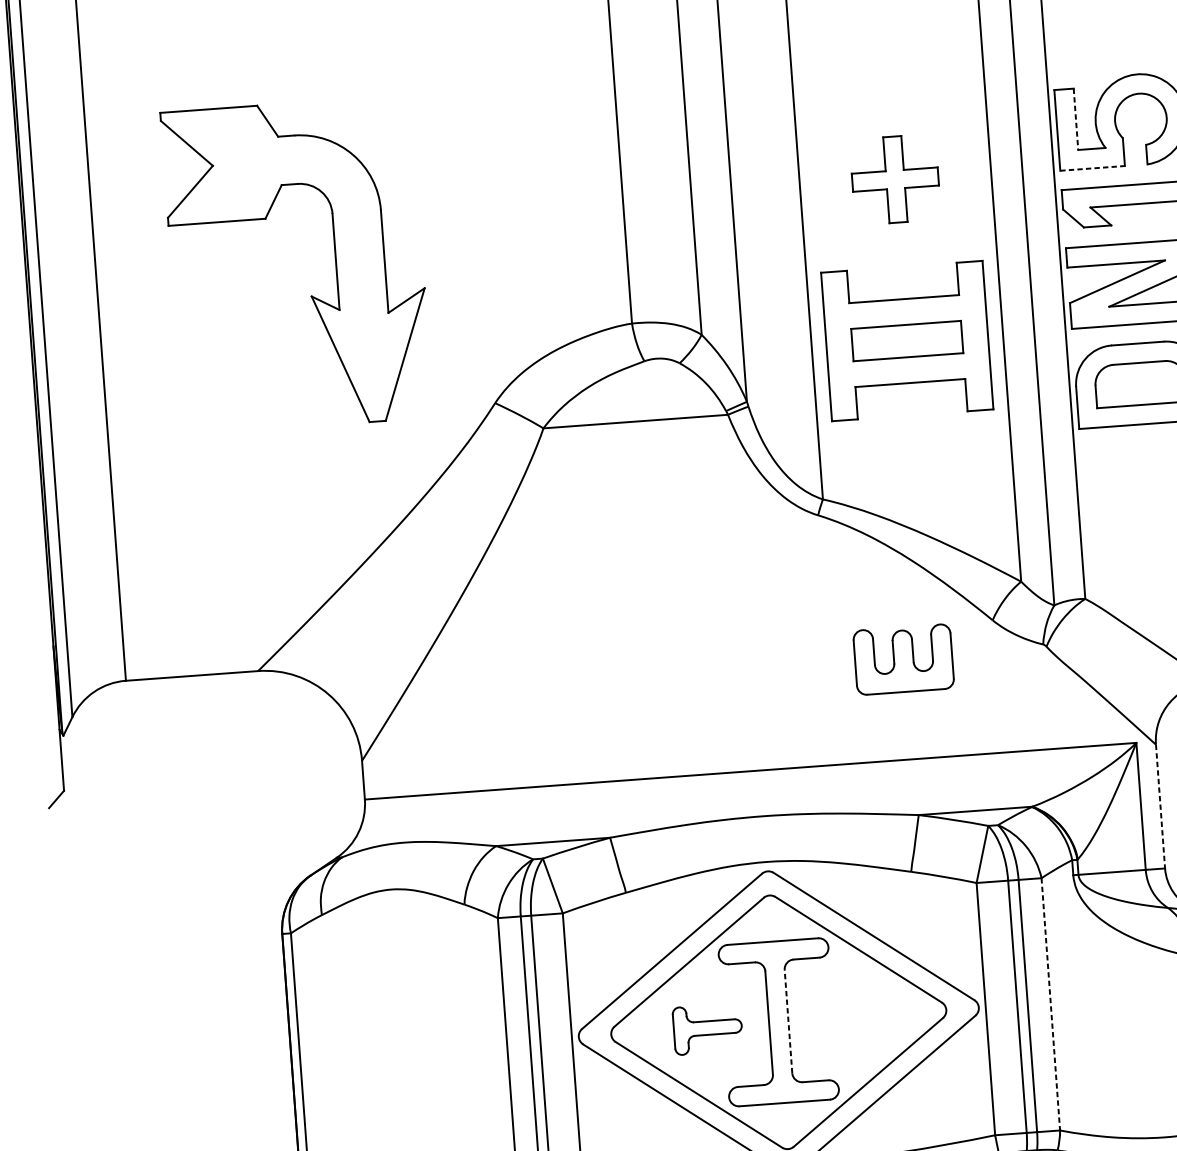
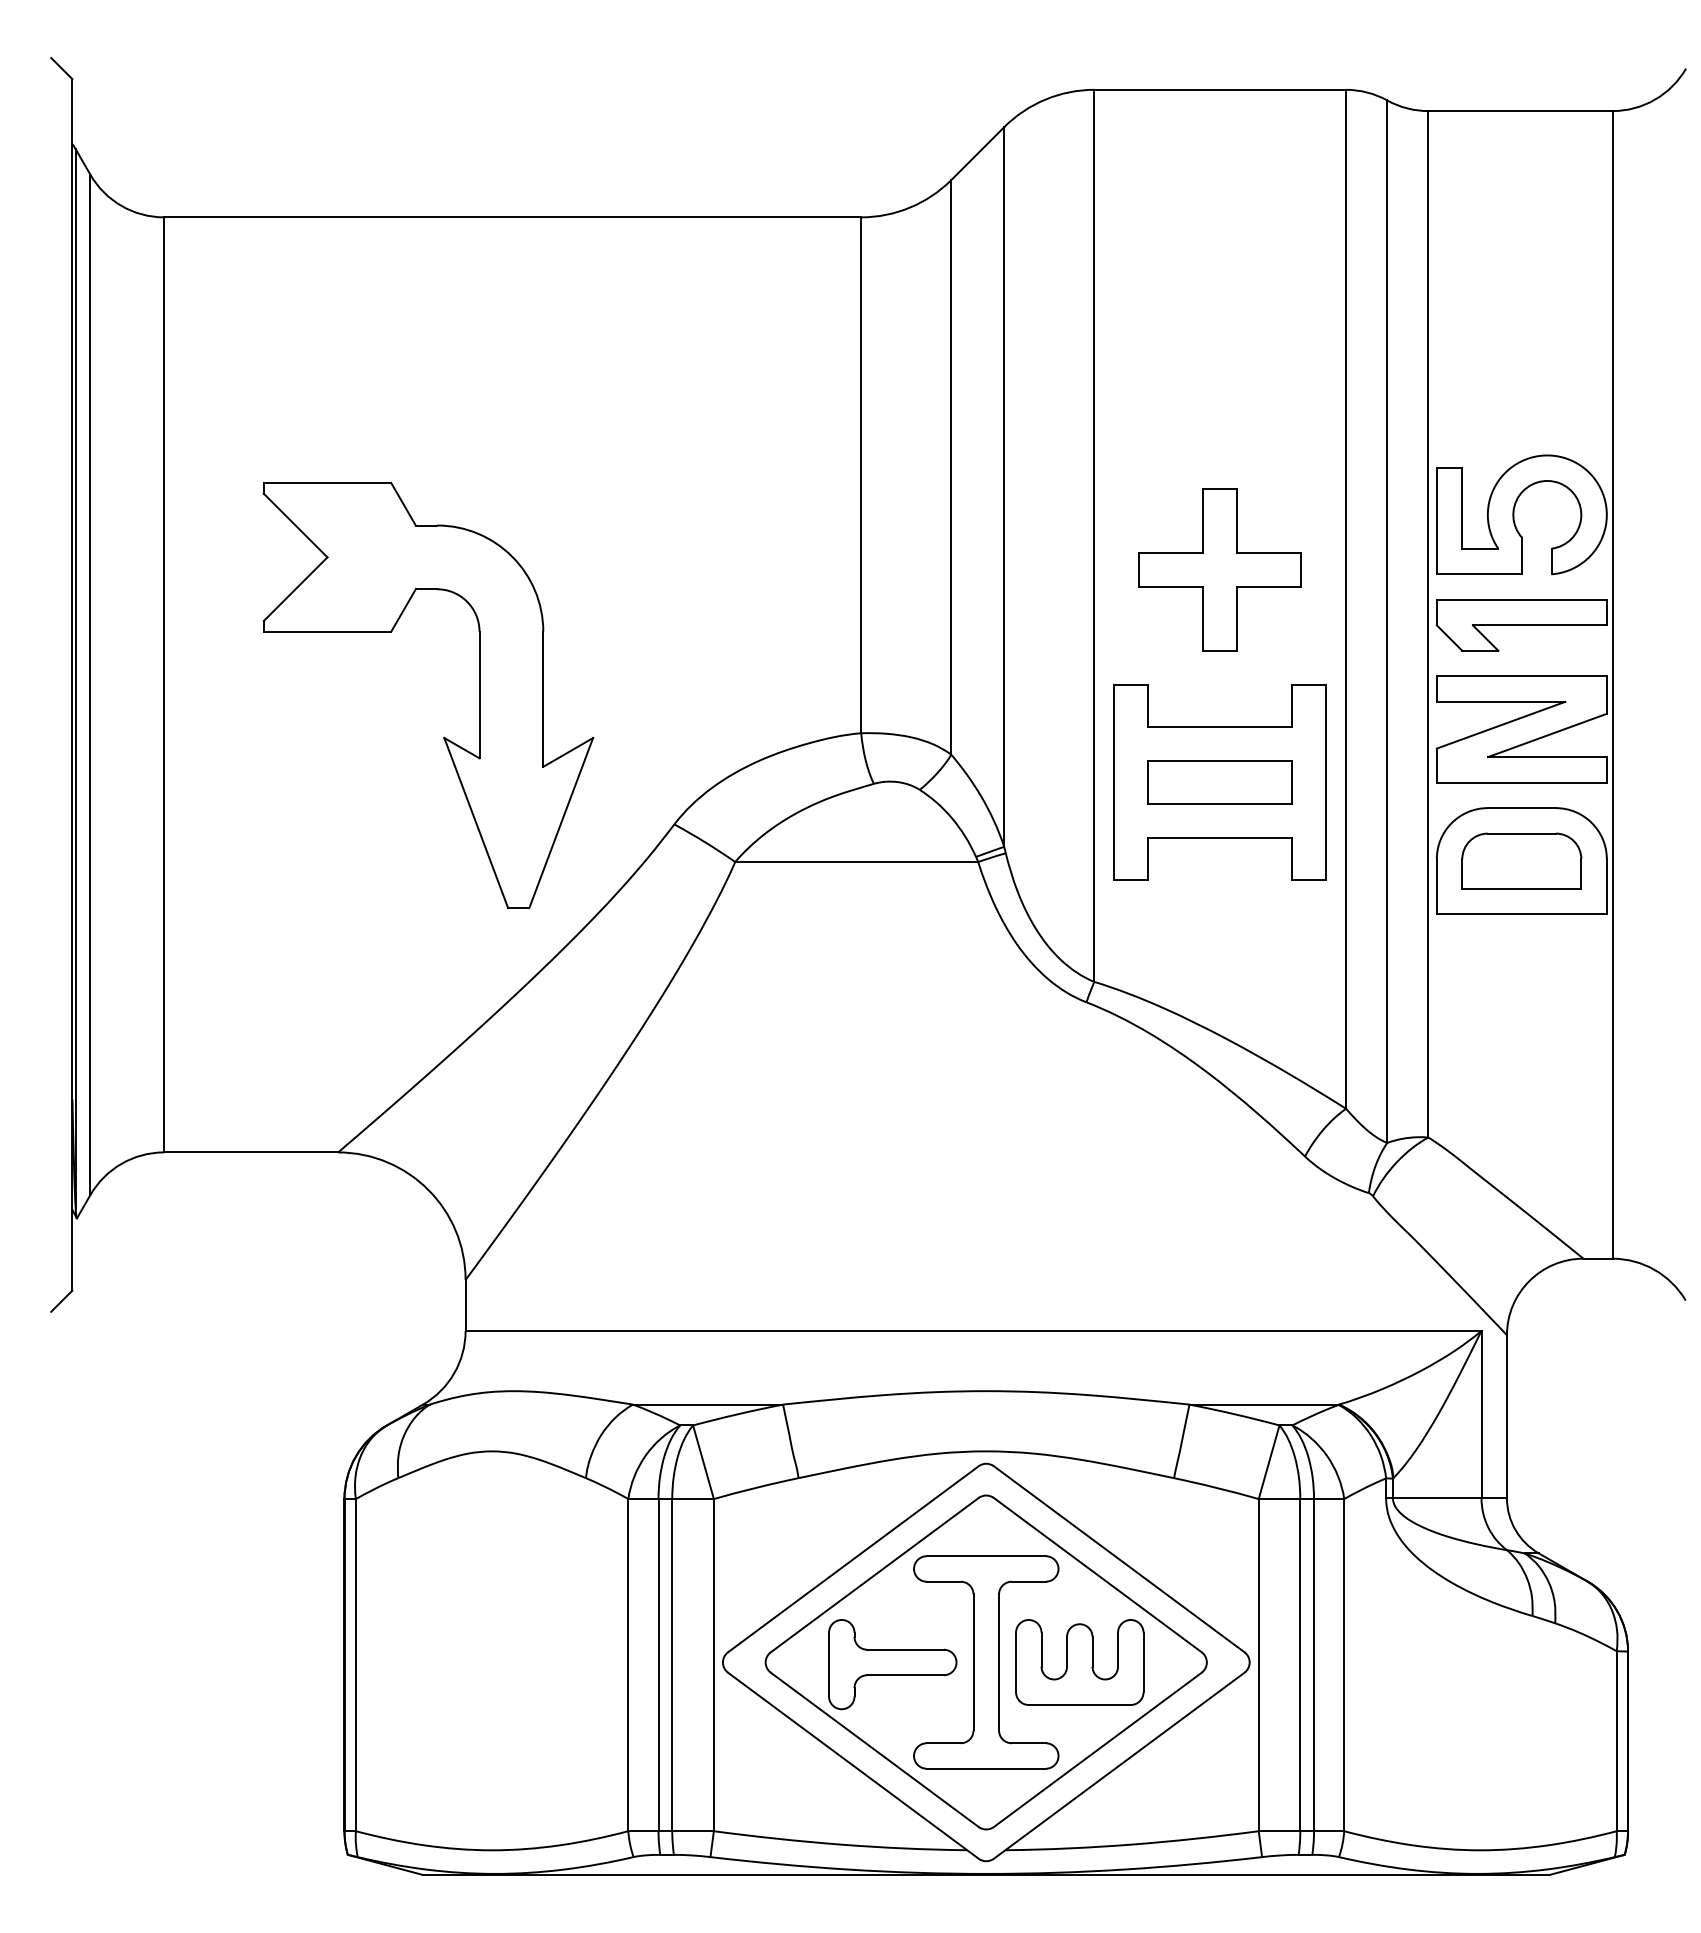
line: (1076, 119) -> (1462, 508), dashed -> solid
line: (1092, 168) -> (1479, 574), dashed -> solid
part: (894, 179) -> (1219, 569), size x1.43
part: (311, 295) -> (444, 736), moved
part: (903, 659) -> (1079, 1662), moved
line: (1160, 807) -> (1506, 1417), dashed -> solid
line: (1051, 1004) -> (1344, 1665), dashed -> solid
line: (788, 1020) -> (999, 1661), dashed -> solid
part: (707, 1029) -> (892, 1664), size x1.43

